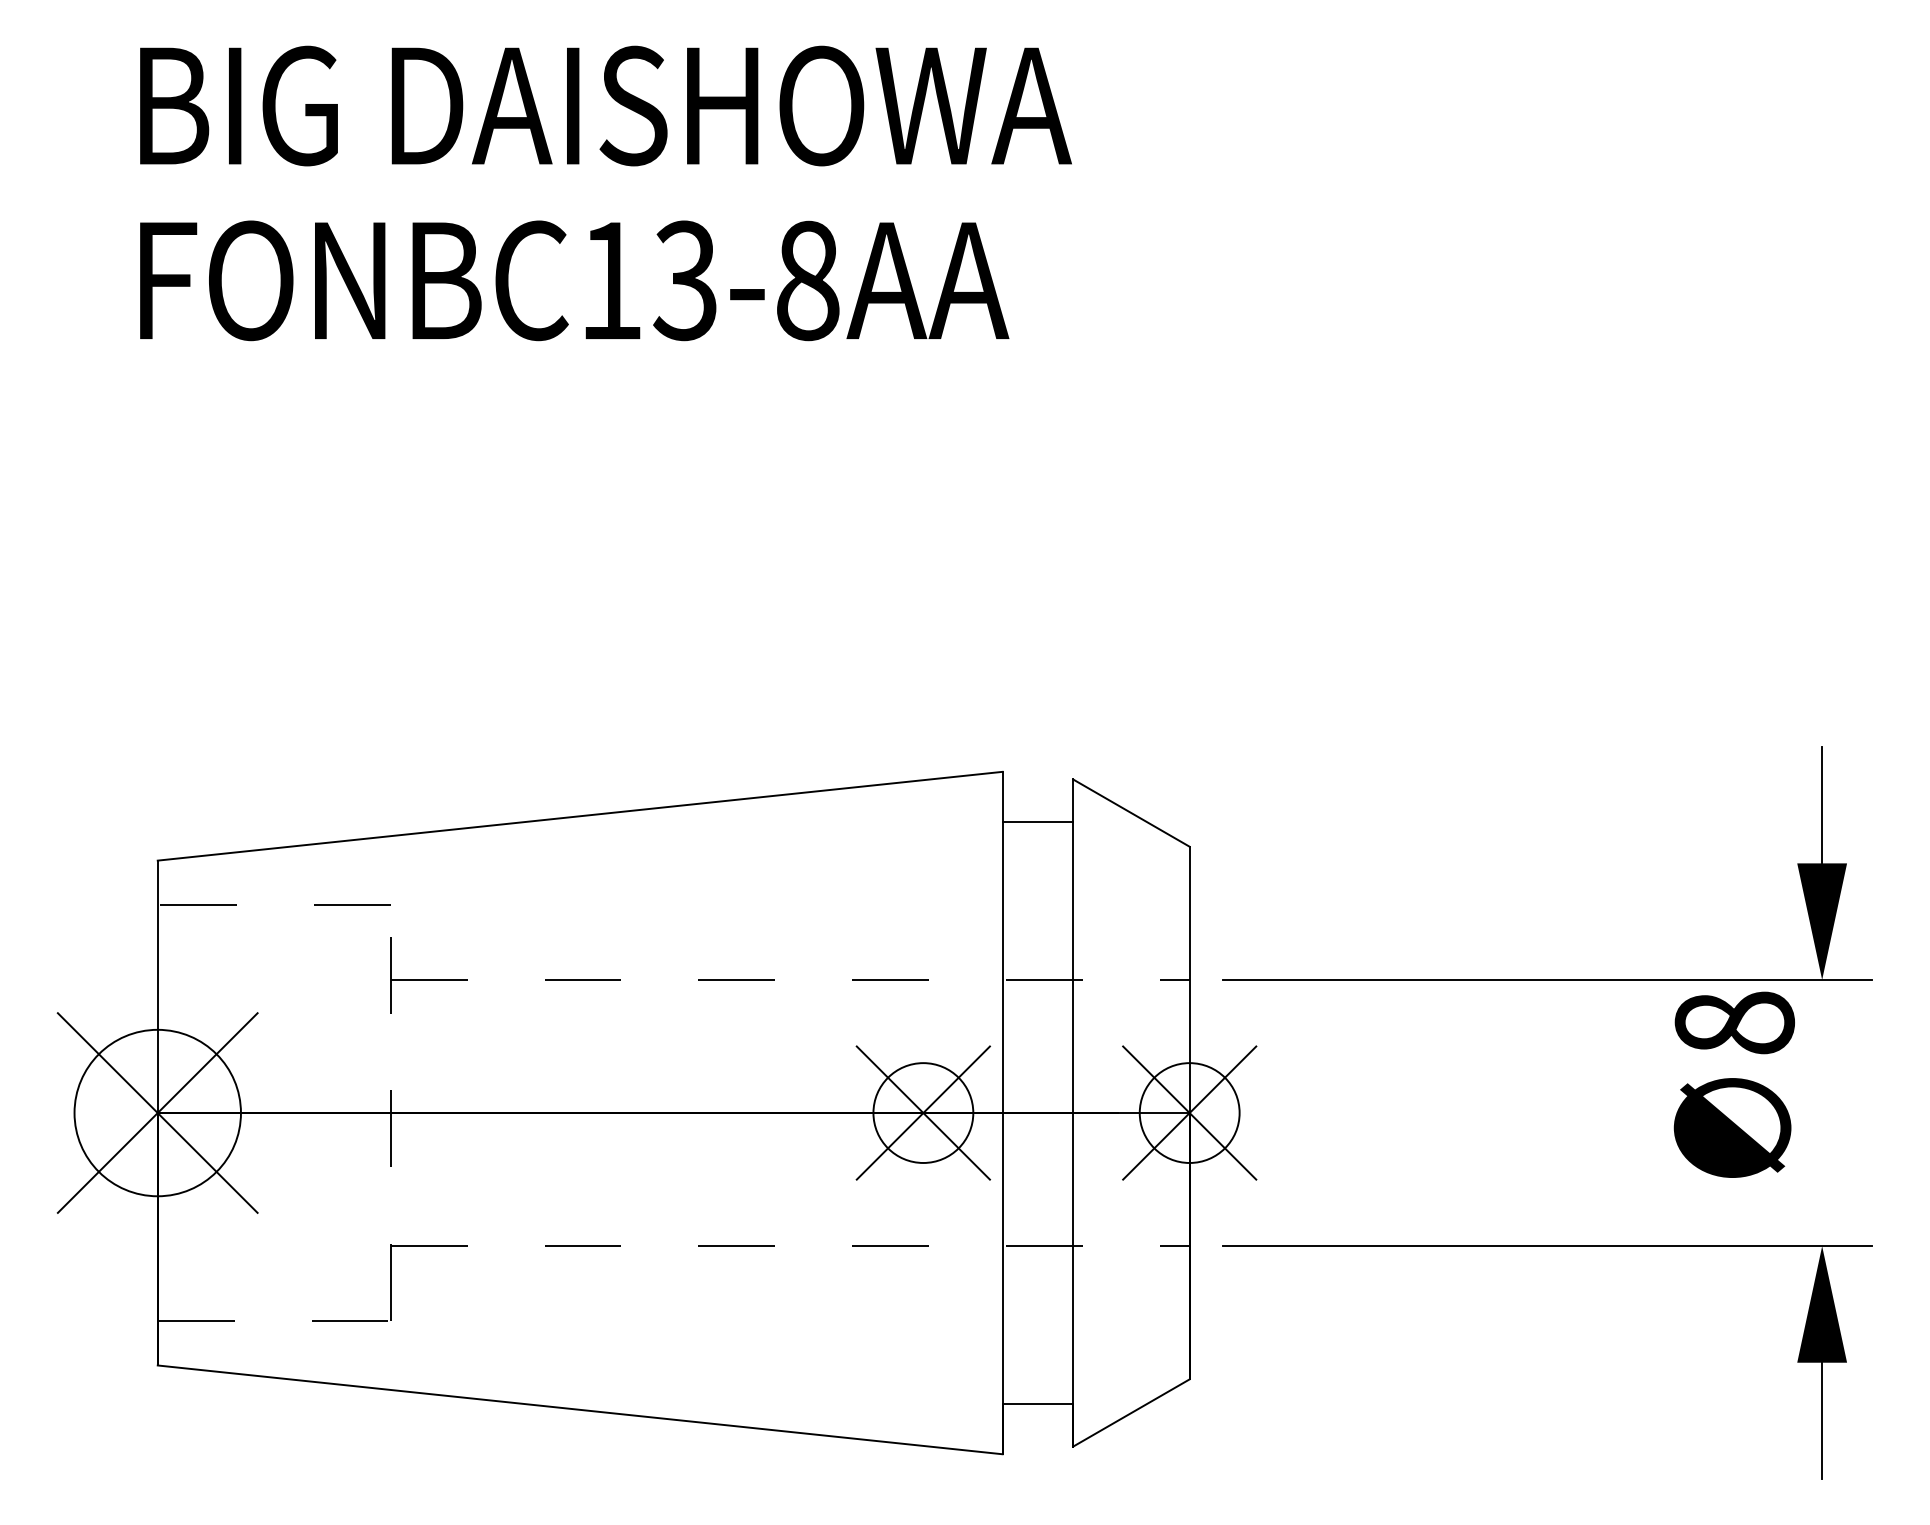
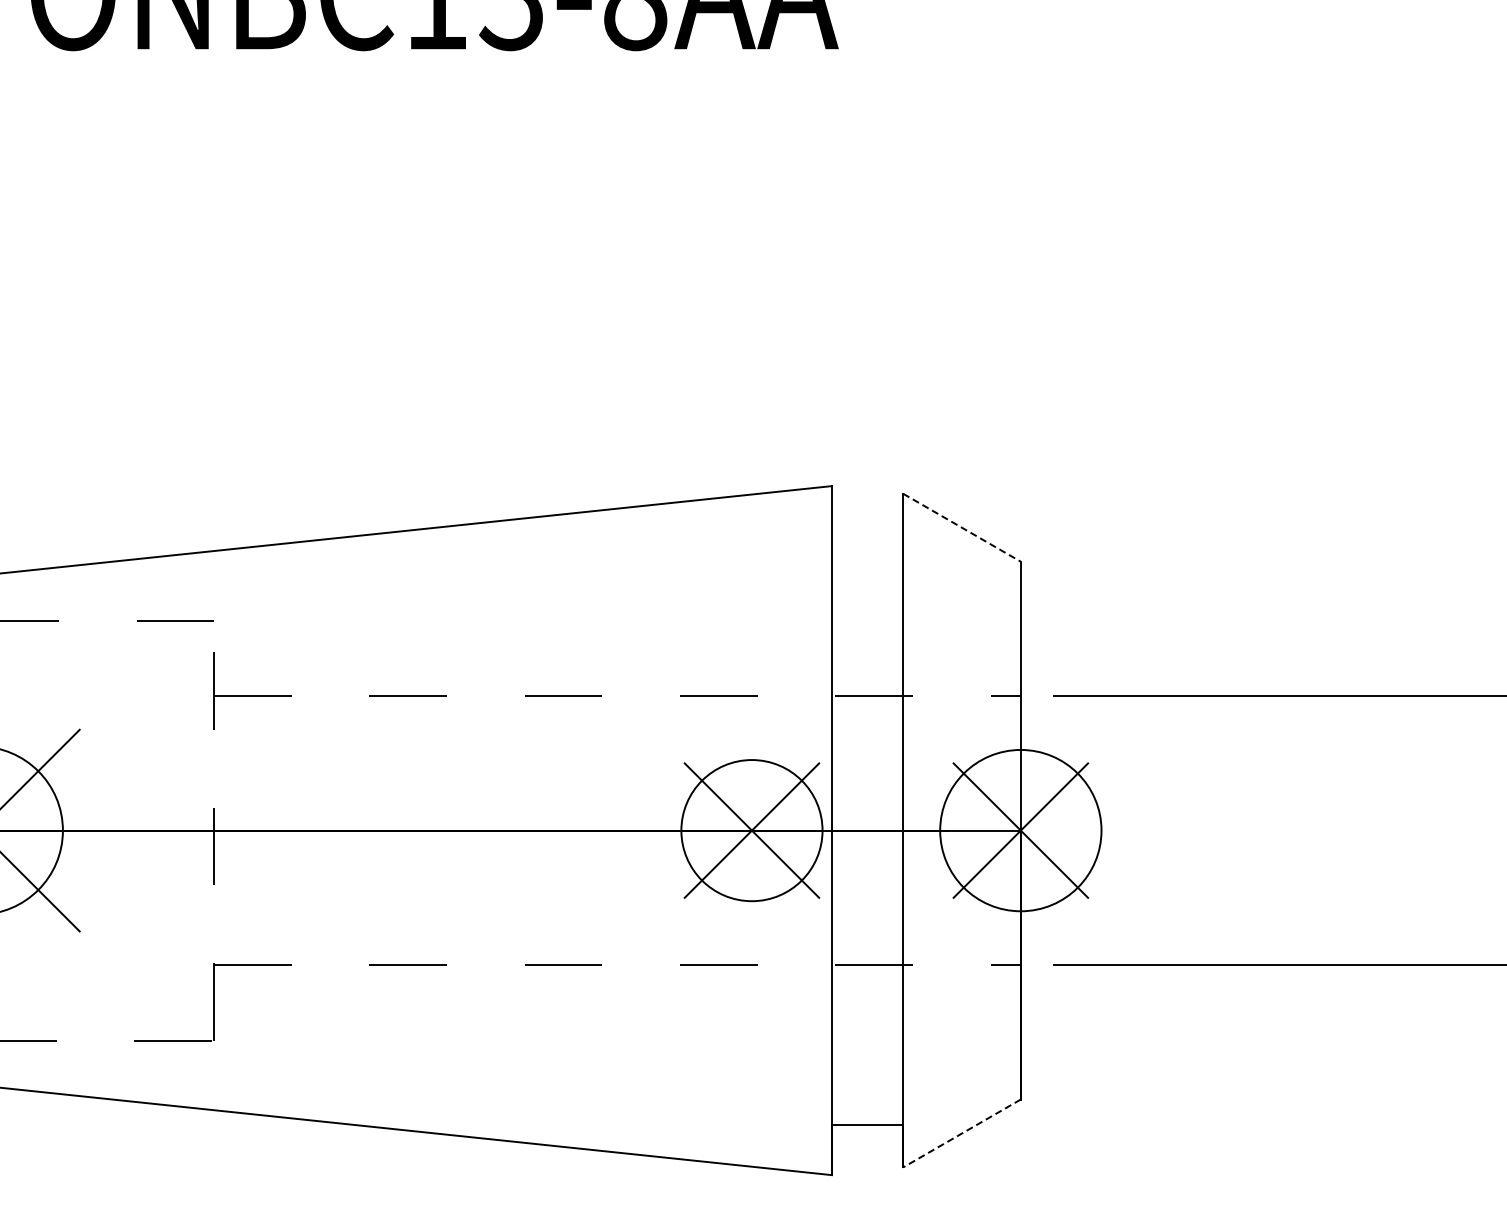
line: (1131, 813) -> (962, 528), solid -> dashed
line: (1037, 821) -> (867, 536), removed
circle: (923, 1112) -> (752, 830), size x1.4
circle: (1189, 1112) -> (1020, 830), size x1.6
line: (1131, 1413) -> (962, 1133), solid -> dashed

